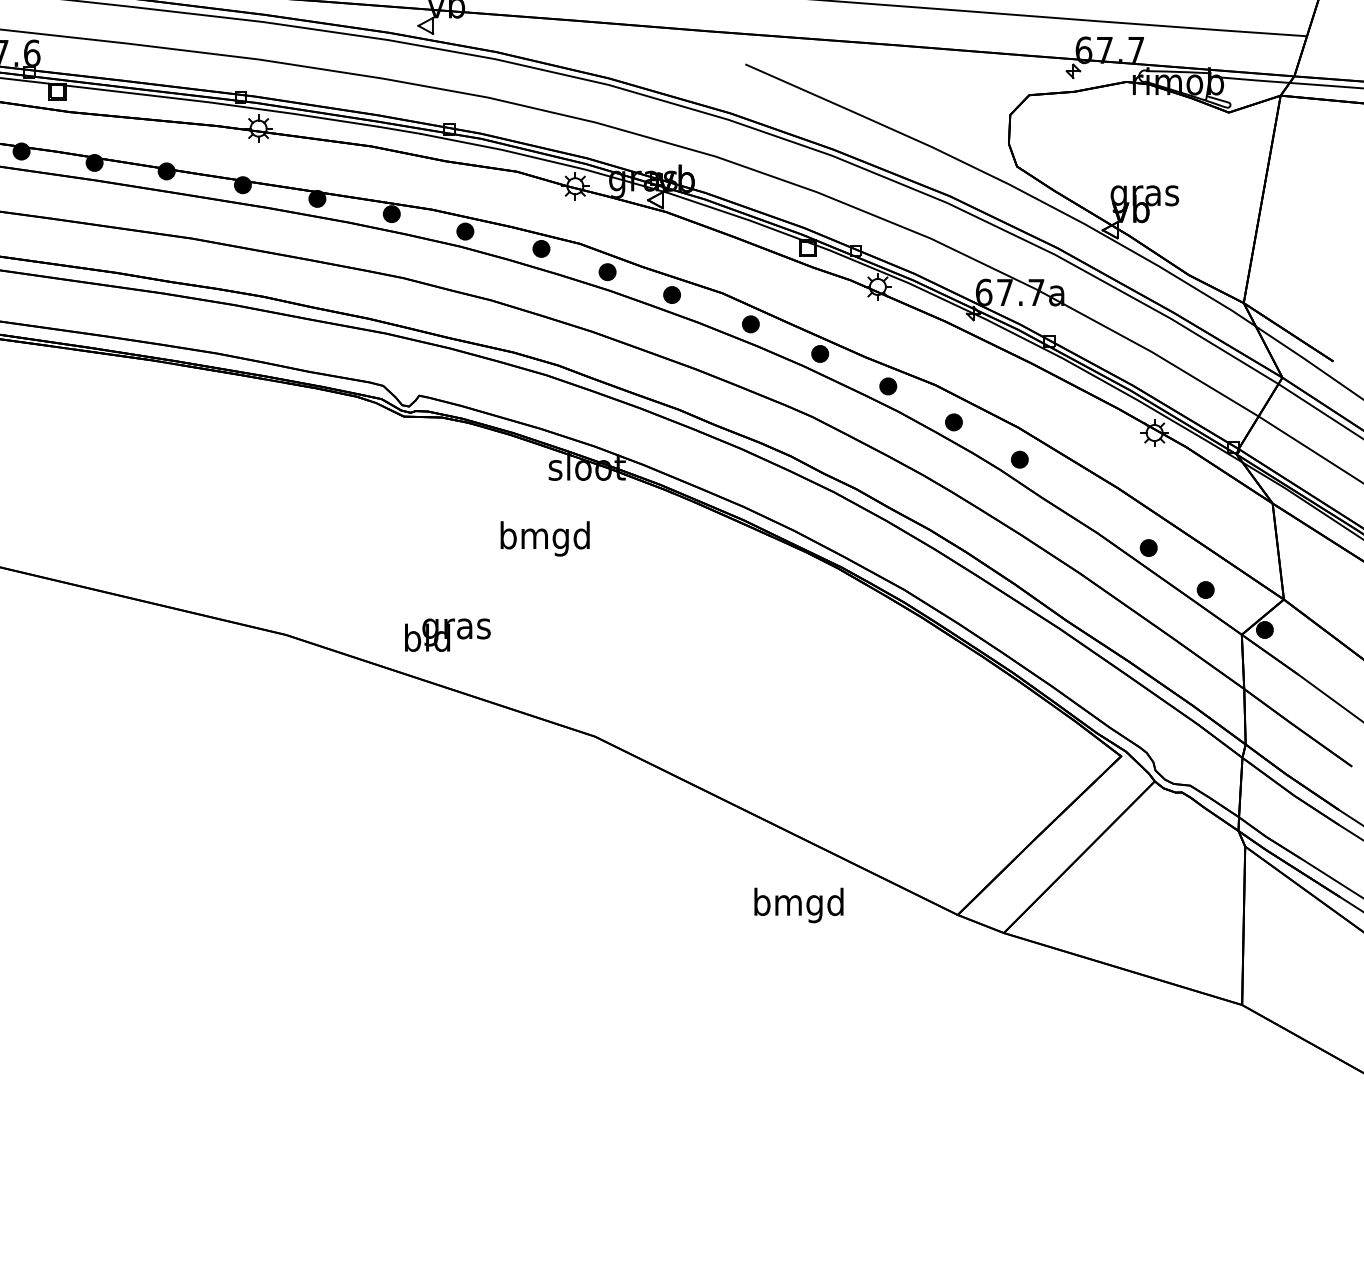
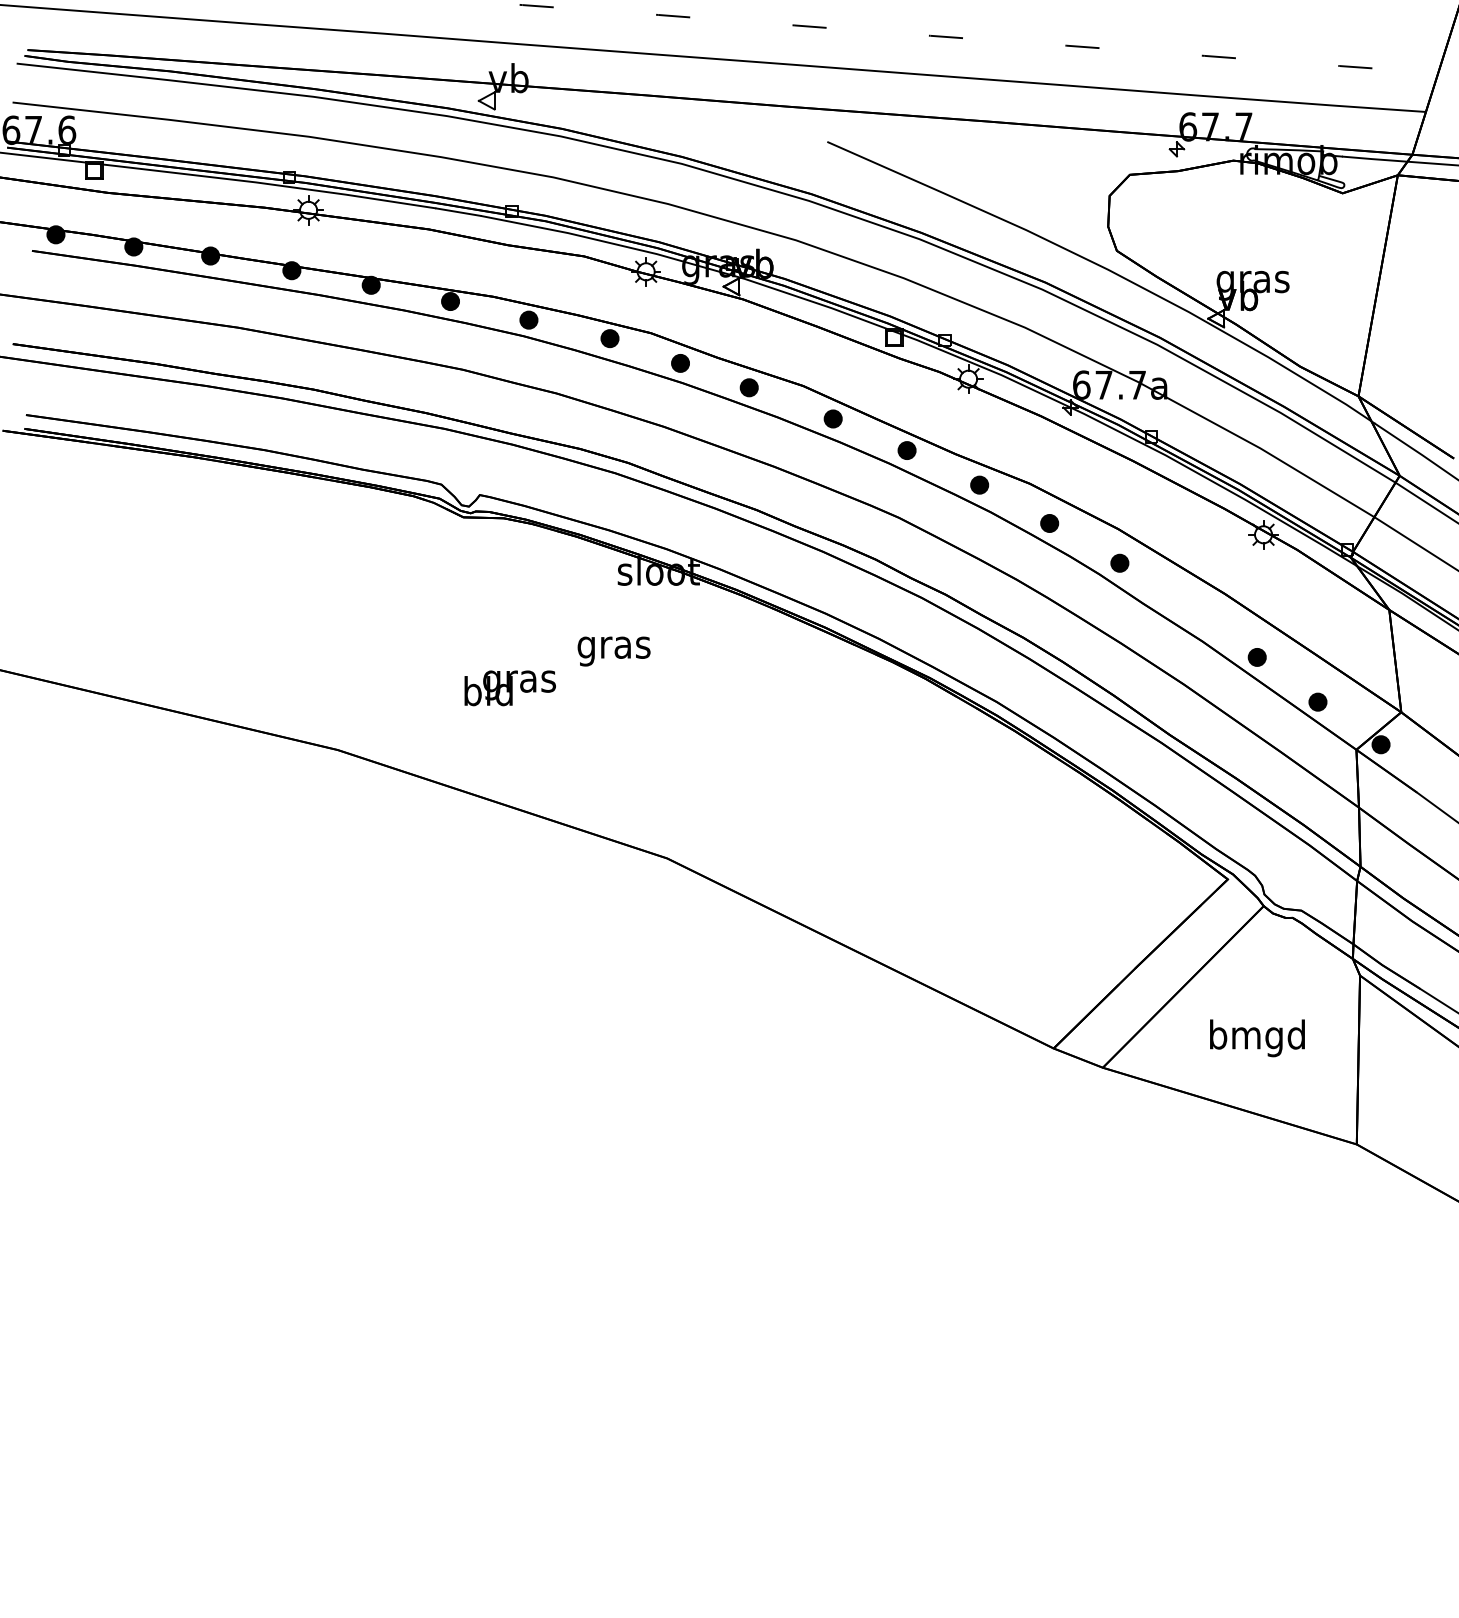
text: (544, 538) -> (613, 647), bmgd -> gras
text: (447, 635) -> (509, 688), moved
text: (798, 905) -> (1257, 1038), moved

